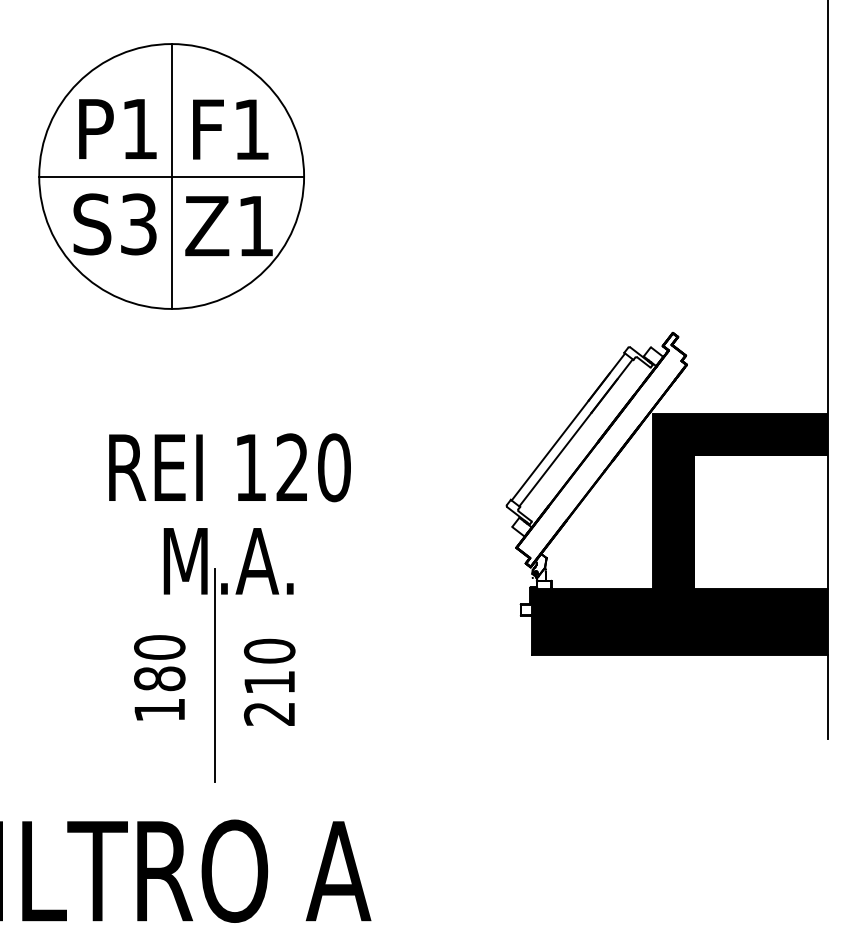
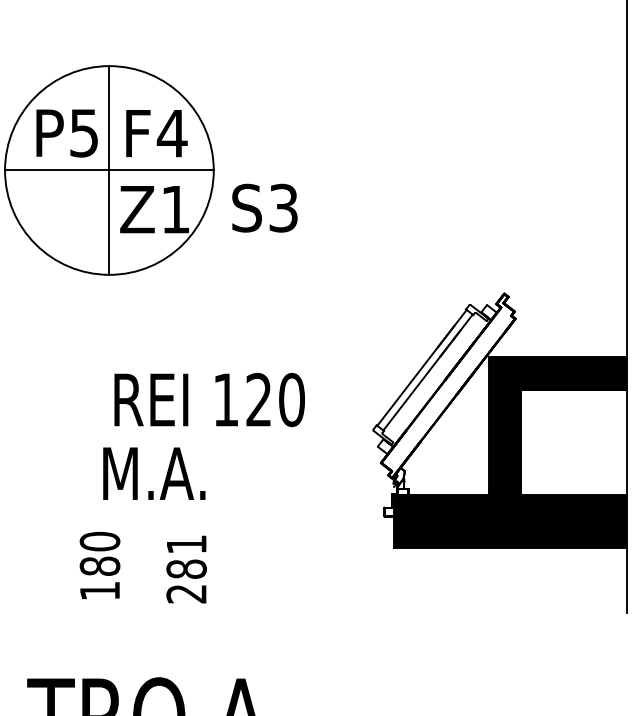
text: (139, 129) -> (84, 133), P1 -> P5
text: (251, 129) -> (172, 133), F1 -> F4
text: (114, 224) -> (264, 208), moved
text: (229, 467) -> (209, 399), moved
text: (269, 666) -> (186, 556), 210 -> 281
line: (215, 674) -> (143, 562), removed

